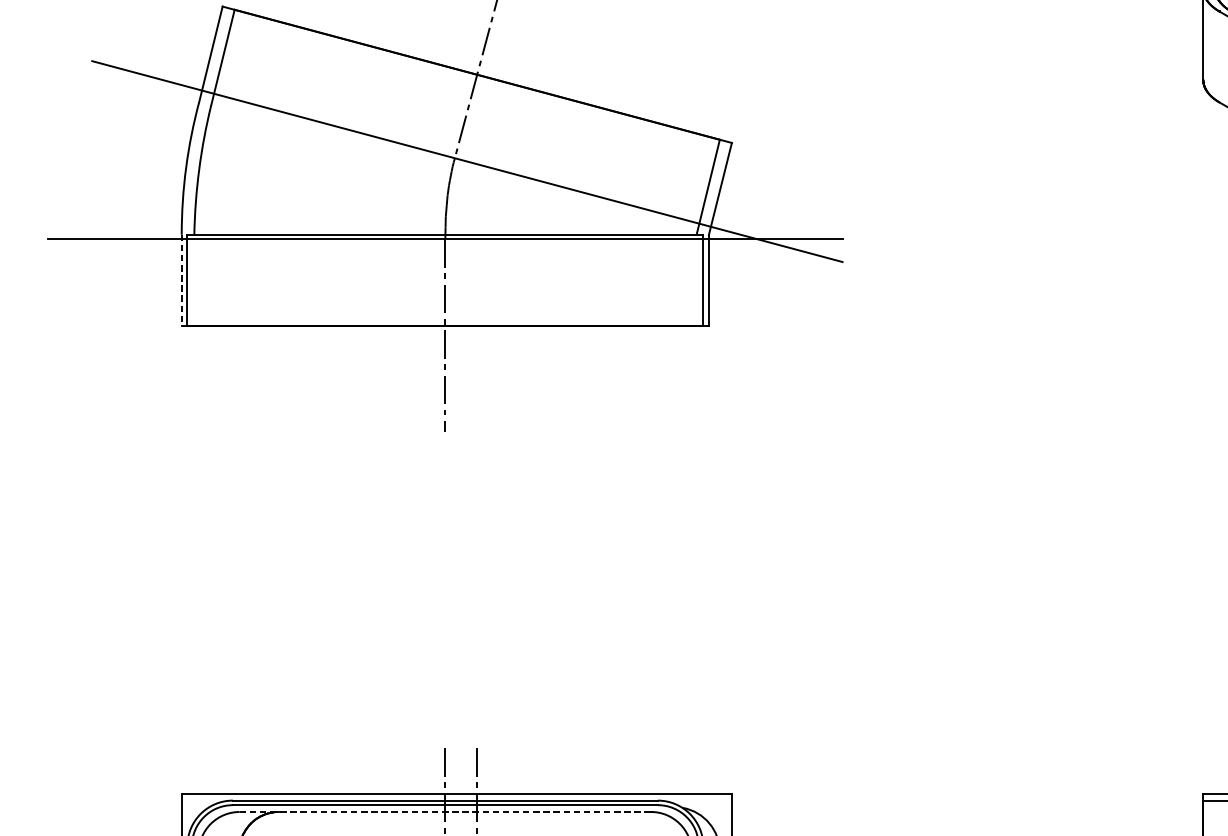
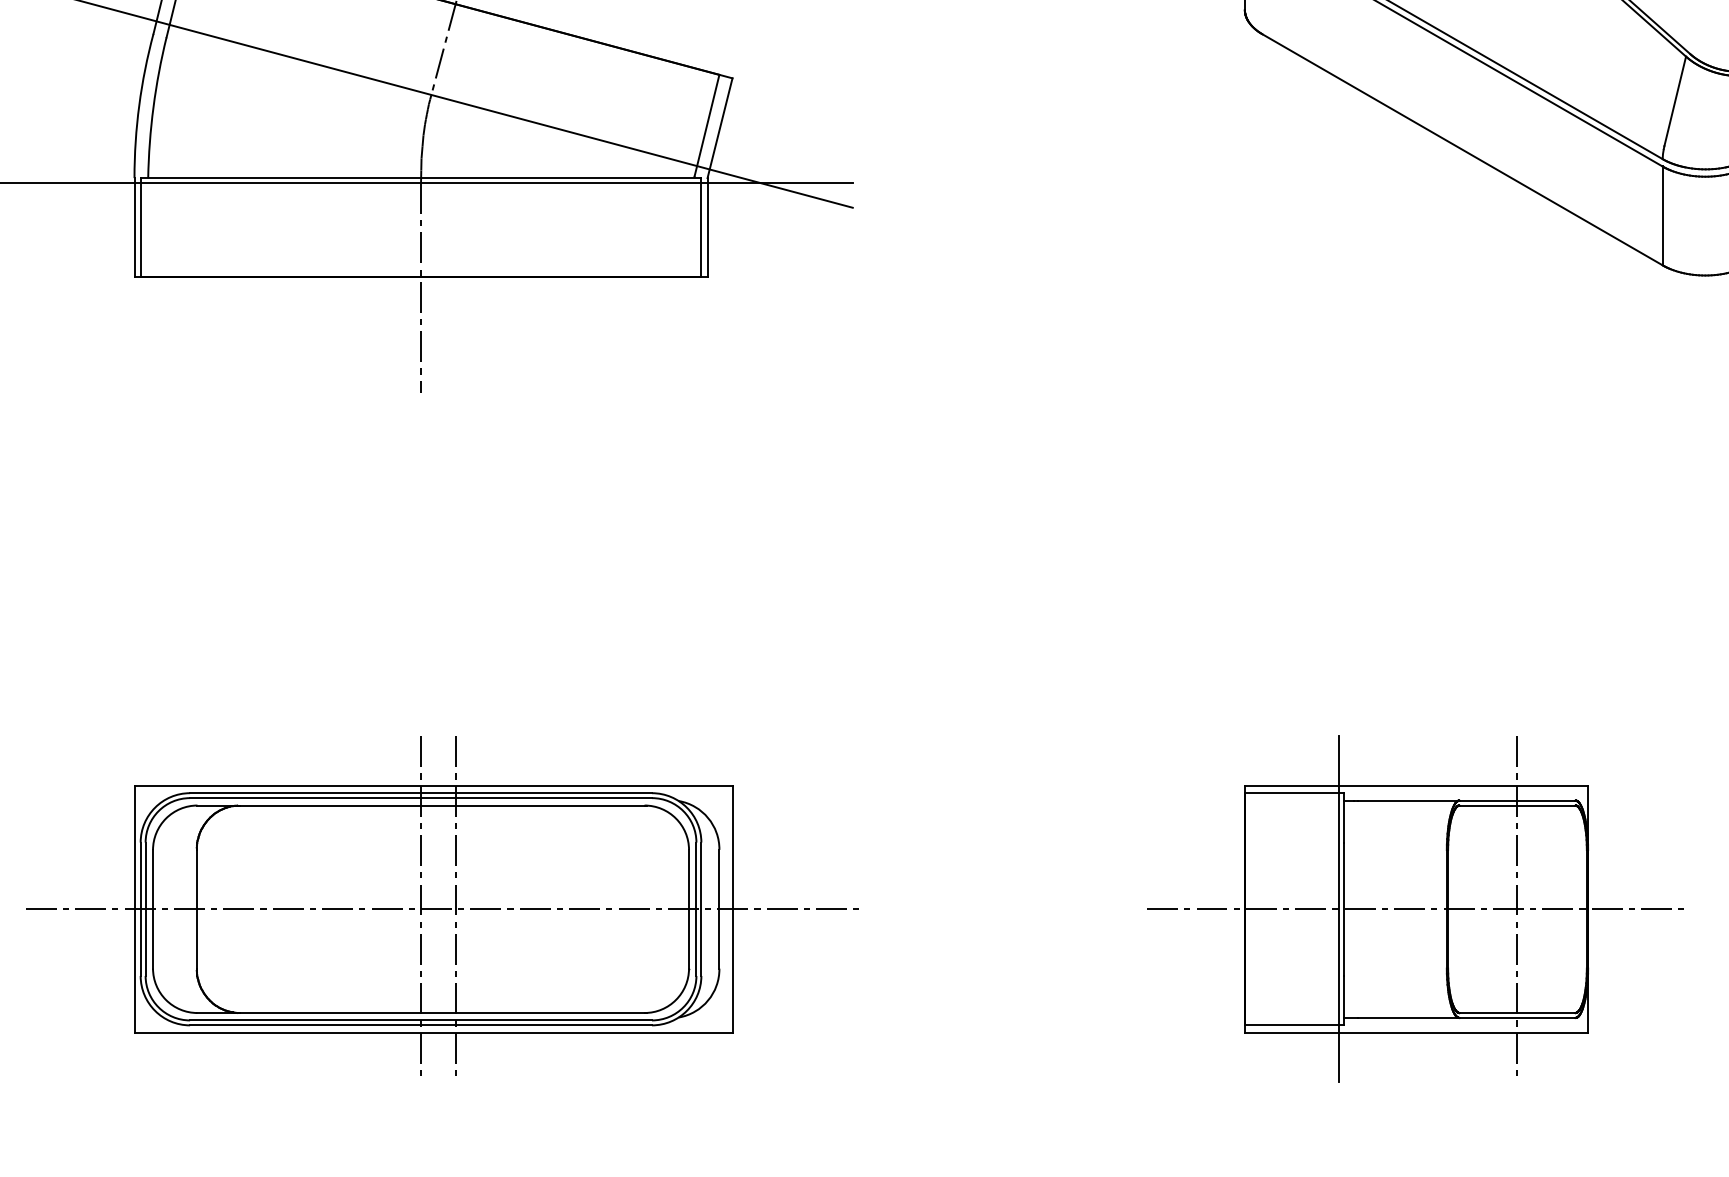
line: (181, 281) -> (134, 228), dashed -> solid
line: (445, 811) -> (421, 805), dashed -> solid

